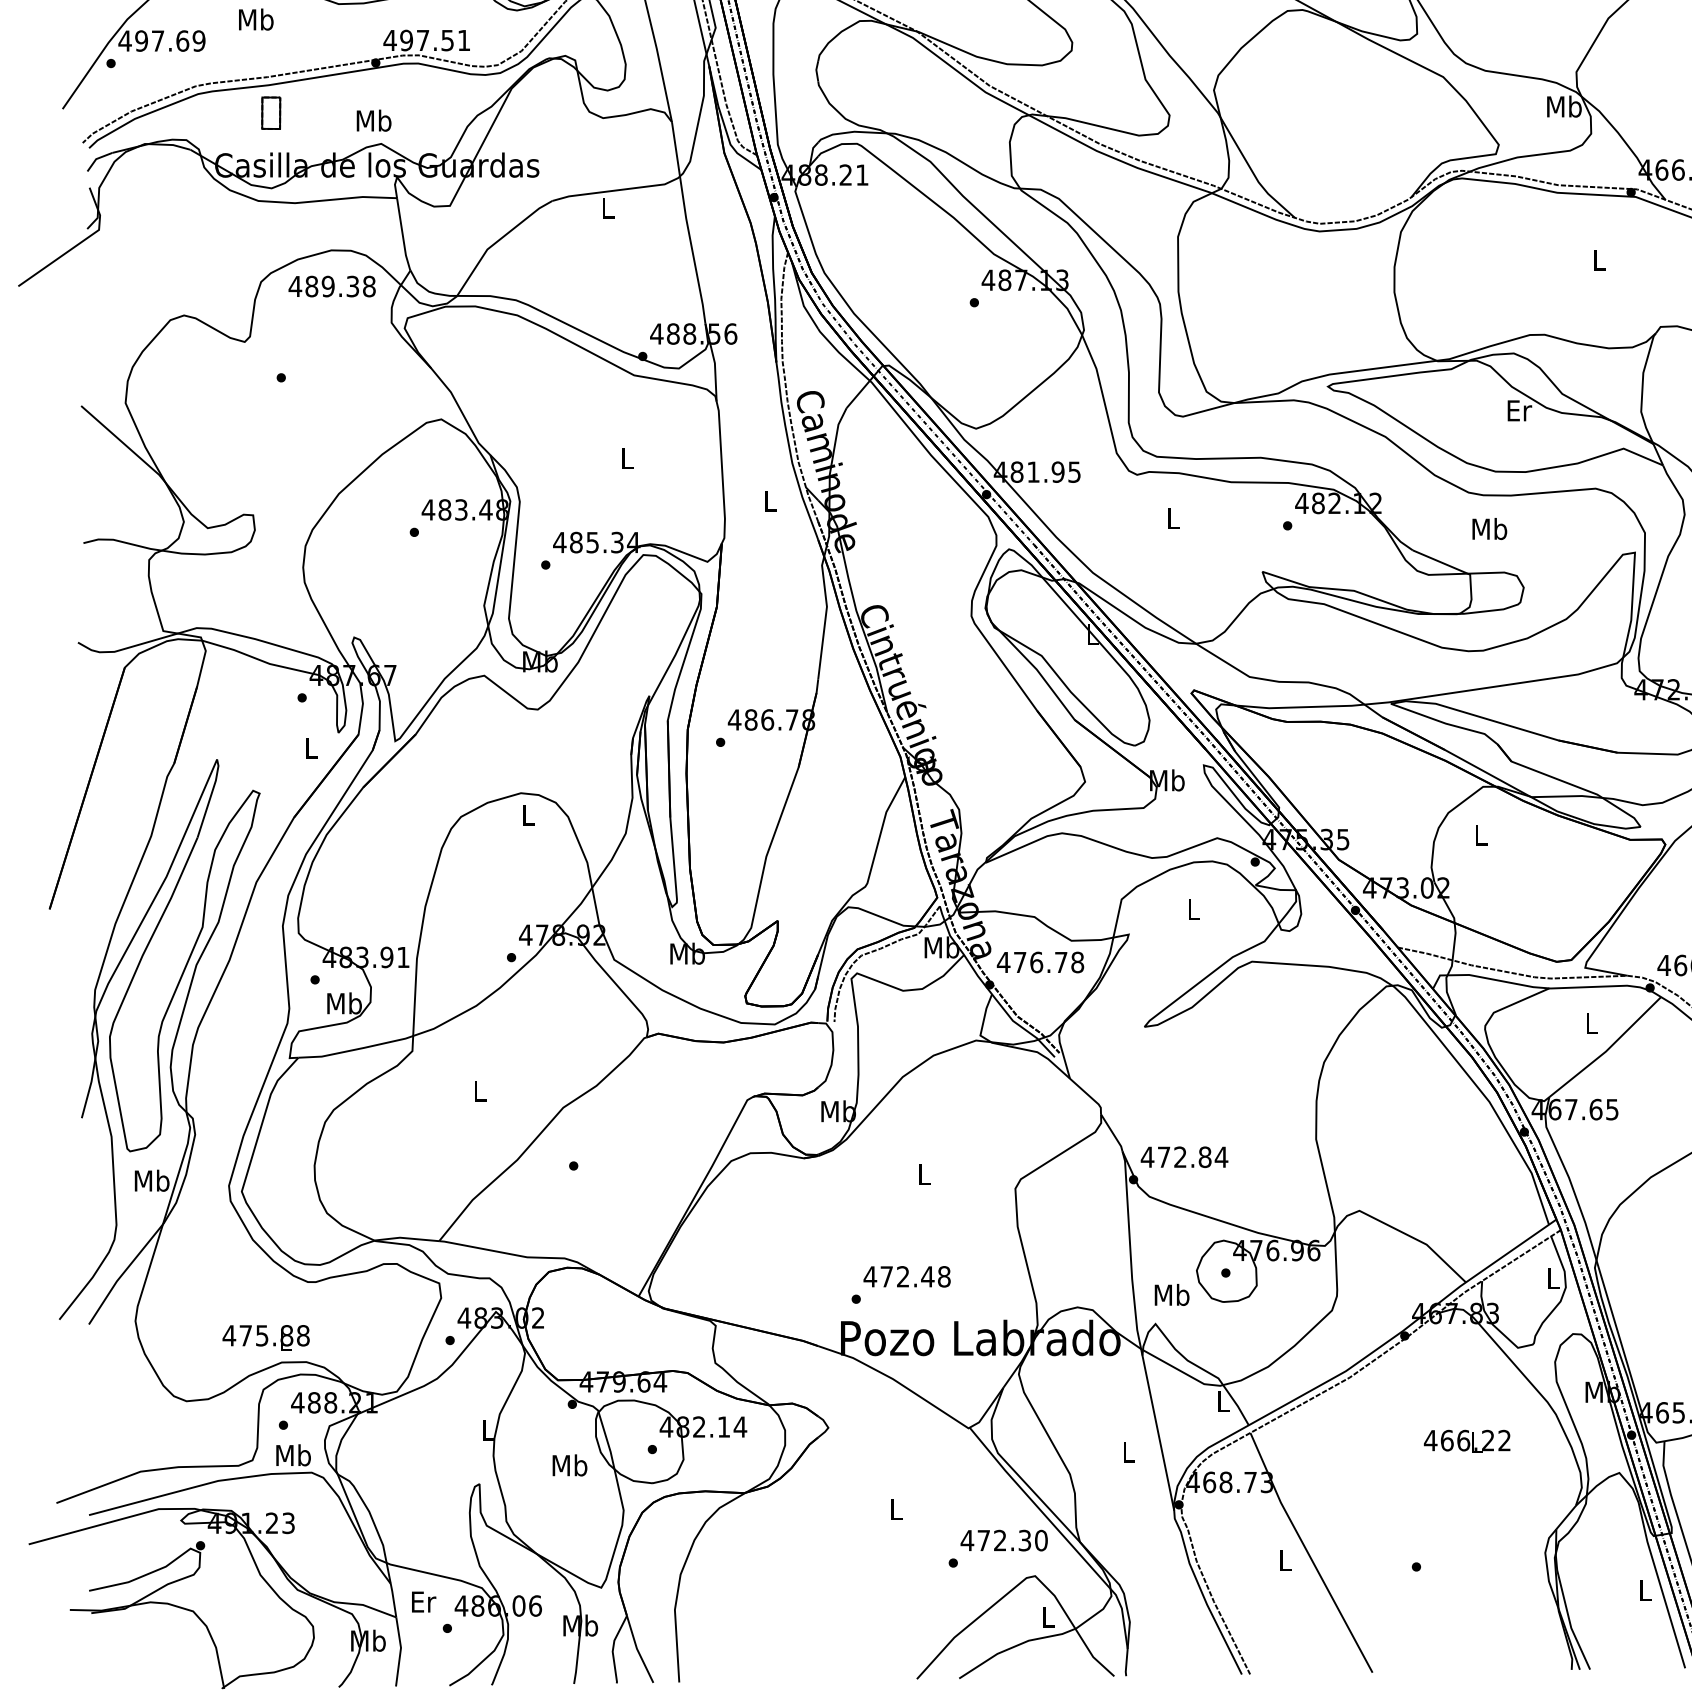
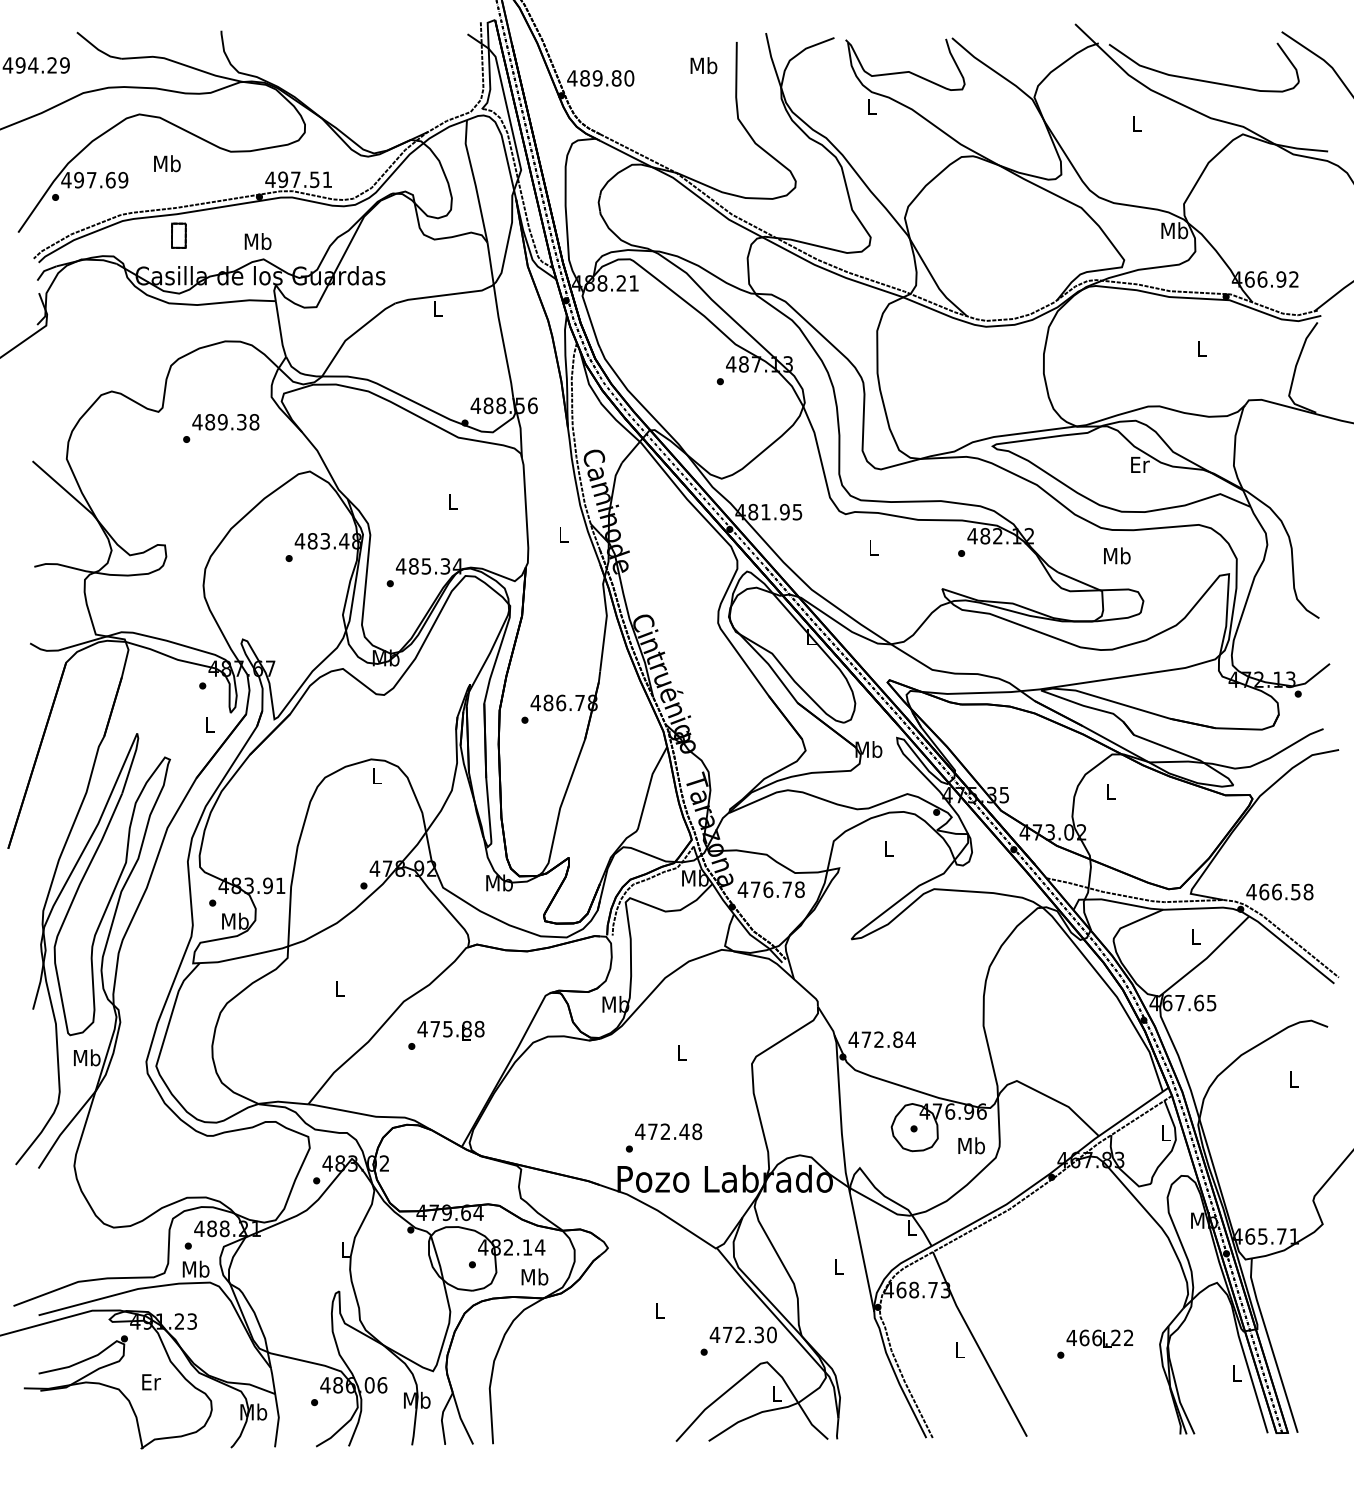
text: (331, 286) -> (225, 422), moved
text: (1171, 1294) -> (971, 1145), moved
text: (265, 1337) -> (450, 1030), moved
text: (1466, 1441) -> (1099, 1338), moved
text: (569, 1464) -> (534, 1276), moved
text: (423, 1602) -> (151, 1382), moved

